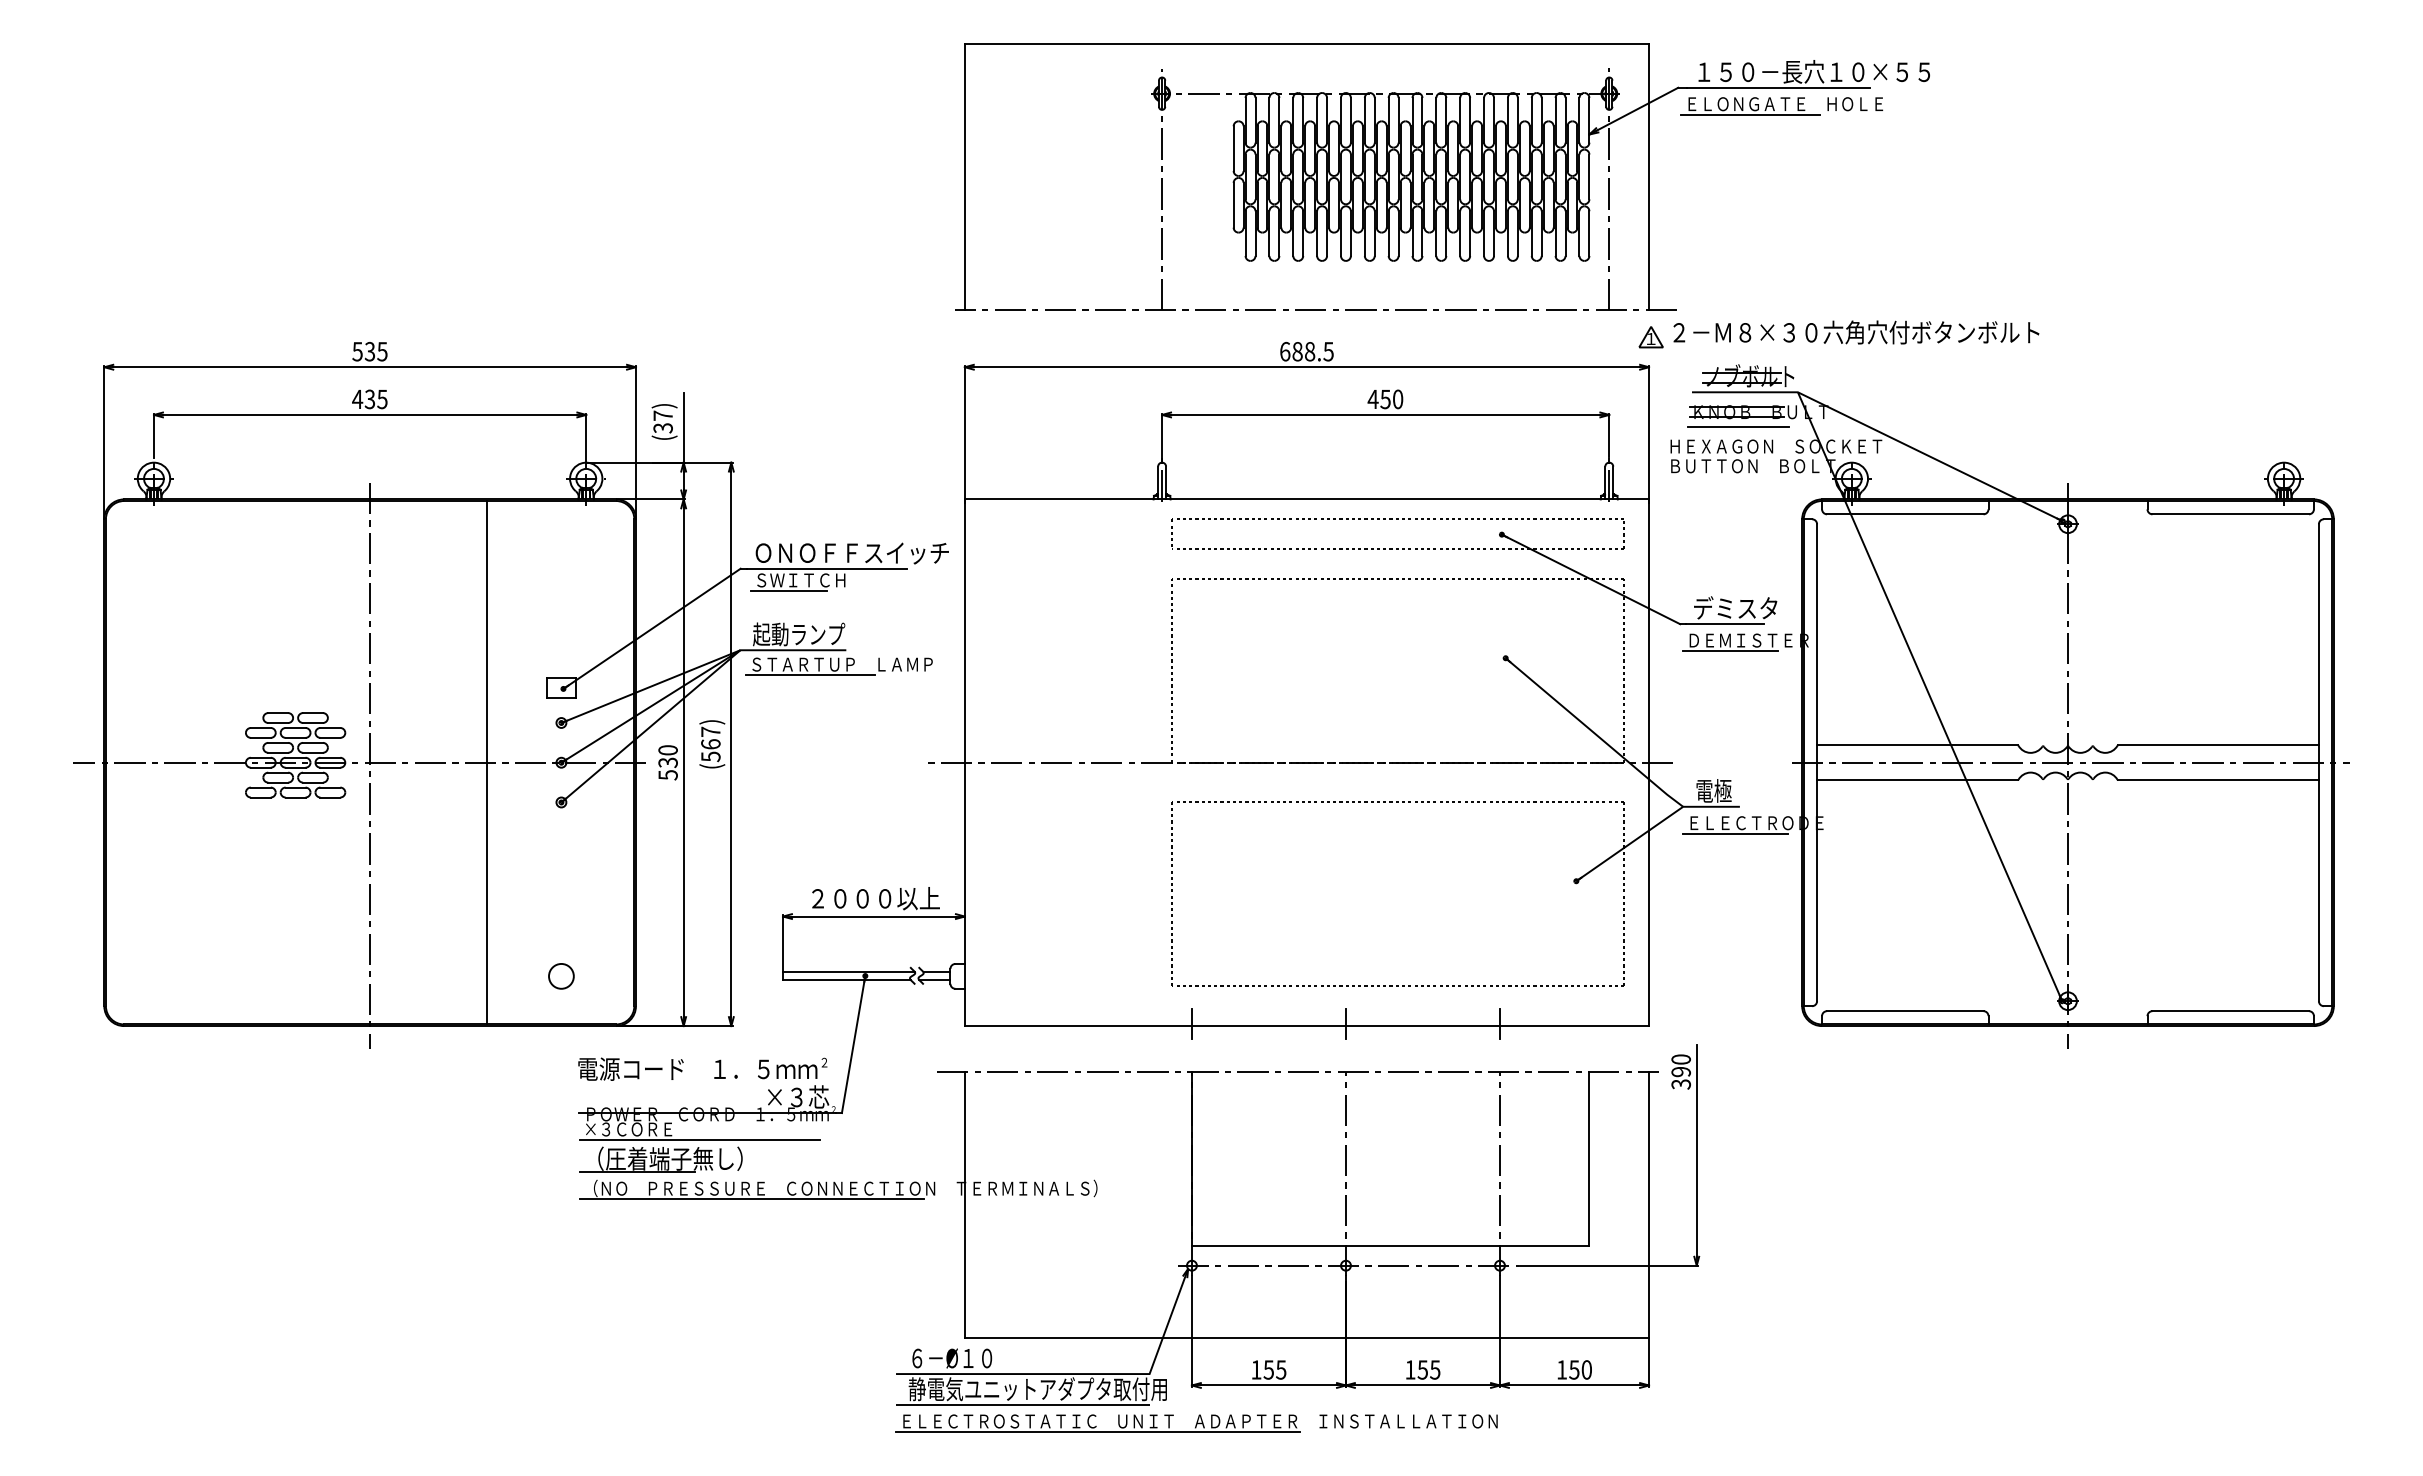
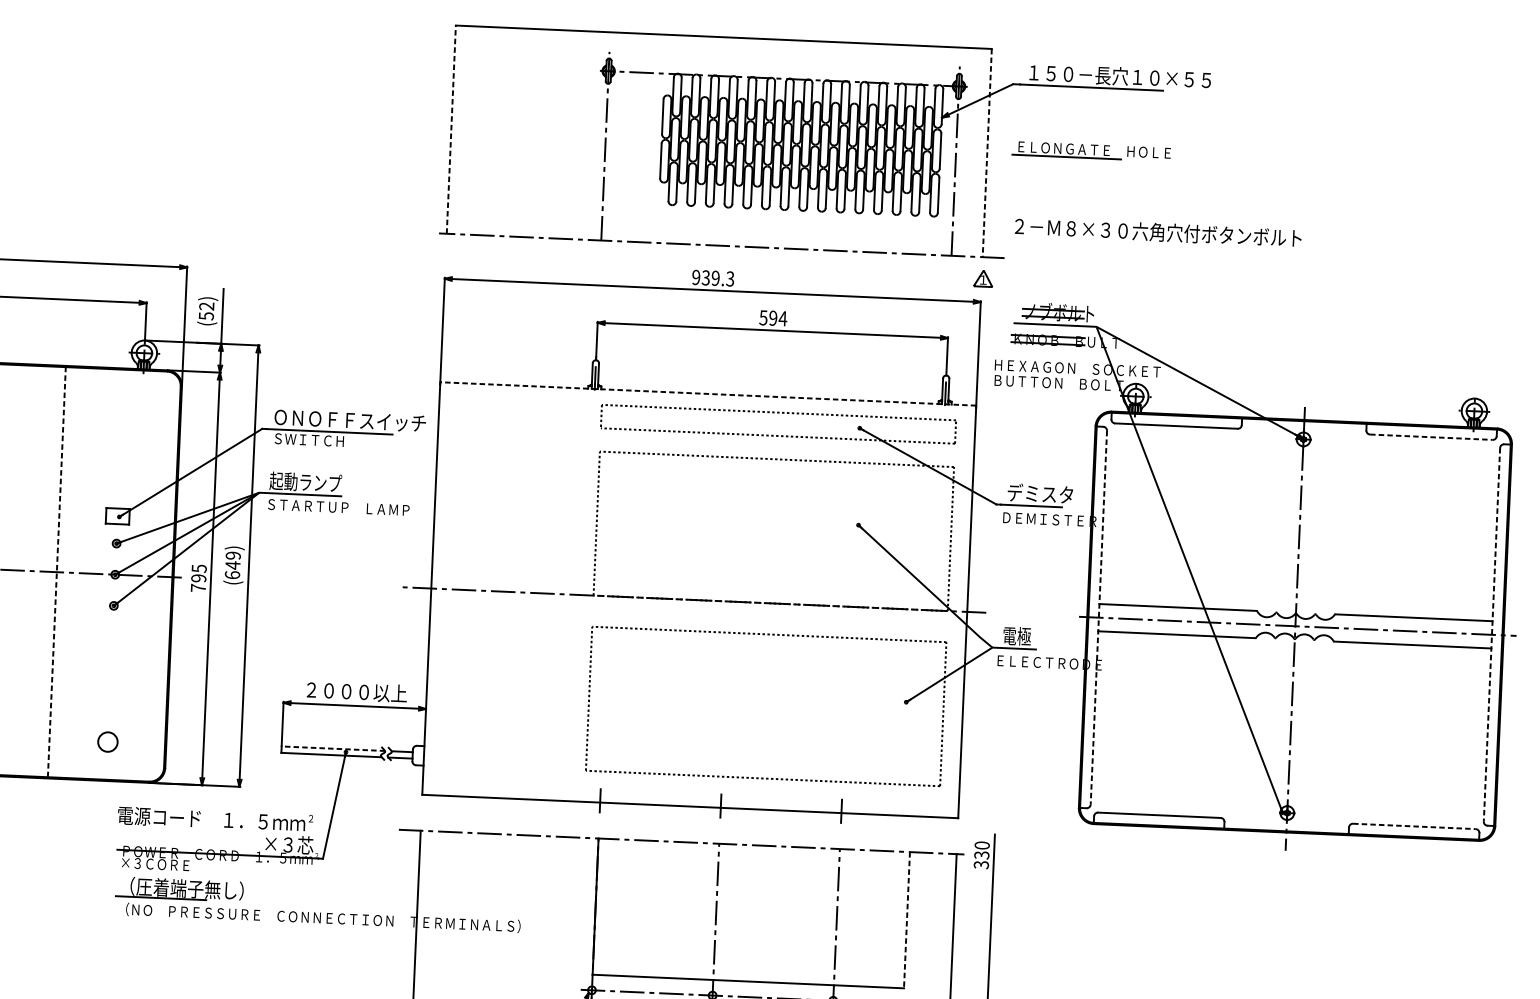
part: (1781, 106) -> (1091, 151), moved
line: (964, 176) -> (451, 129), solid -> dashed
line: (1649, 176) -> (987, 152), solid -> dashed
text: (1856, 332) -> (1158, 232), moved
text: (1306, 351) -> (712, 278), 688.5 -> 939.3
text: (1385, 399) -> (773, 318), 450 -> 594
text: (662, 421) -> (206, 310), (37) -> (52)
line: (1737, 426) -> (1048, 351), removed
line: (1306, 499) -> (707, 394), solid -> dashed
line: (2231, 514) -> (1431, 437), solid -> dashed
line: (788, 590) -> (299, 447), removed
line: (1730, 651) -> (1034, 527), removed
line: (809, 675) -> (312, 514), removed
text: (710, 744) -> (232, 565), (567) -> (649)
line: (486, 762) -> (56, 571), solid -> dashed
text: (667, 762) -> (198, 578), 530 -> 795
line: (1817, 763) -> (1099, 618), solid -> dashed
line: (2318, 763) -> (1491, 635), solid -> dashed
line: (1735, 833) -> (1032, 670), removed
line: (848, 972) -> (332, 748), solid -> dashed
line: (2231, 1011) -> (1414, 826), solid -> dashed
text: (1680, 1072) -> (981, 855), 390 -> 330
line: (700, 1139) -> (211, 874), removed
line: (1589, 1158) -> (907, 919), solid -> dashed
line: (752, 1199) -> (249, 923), removed

